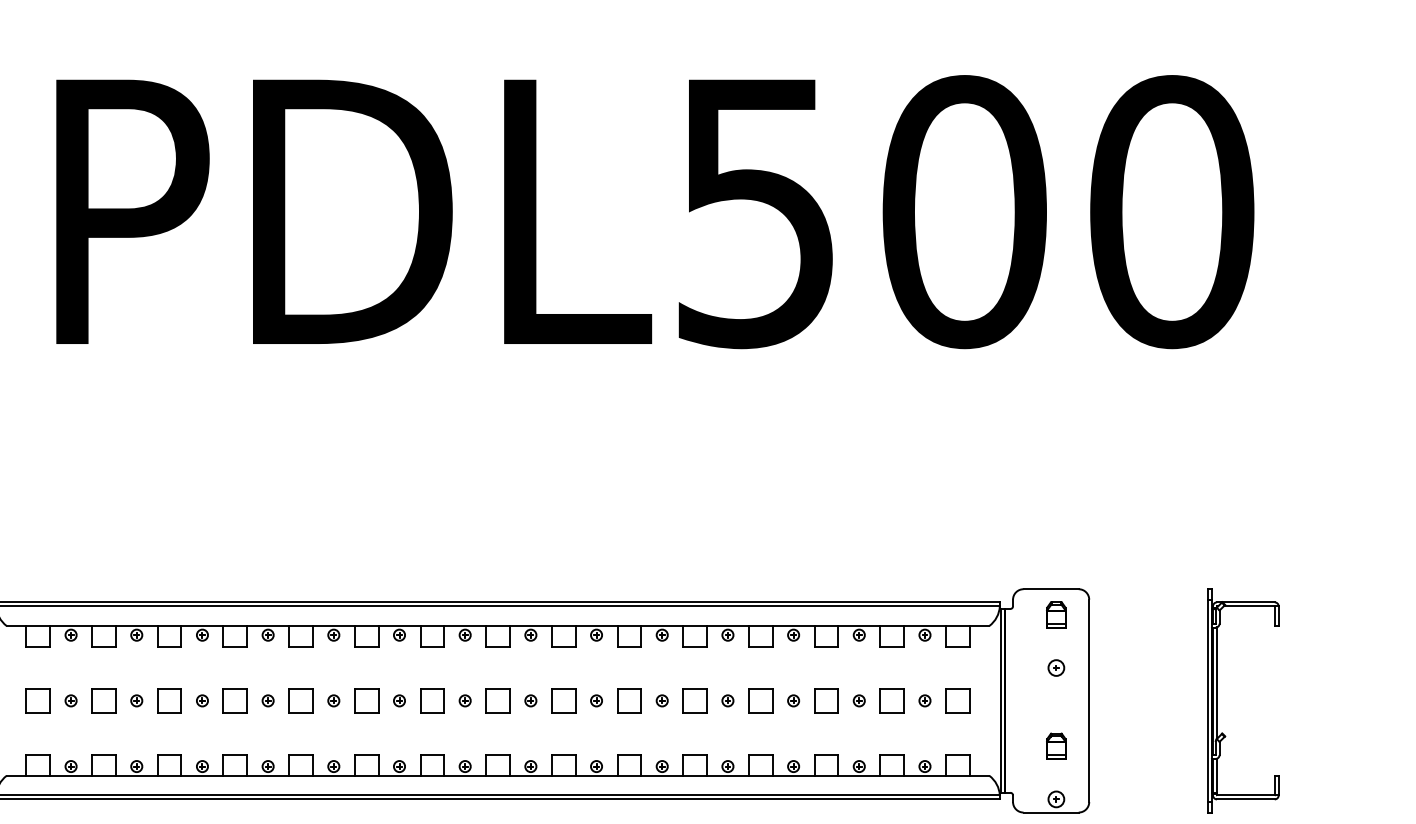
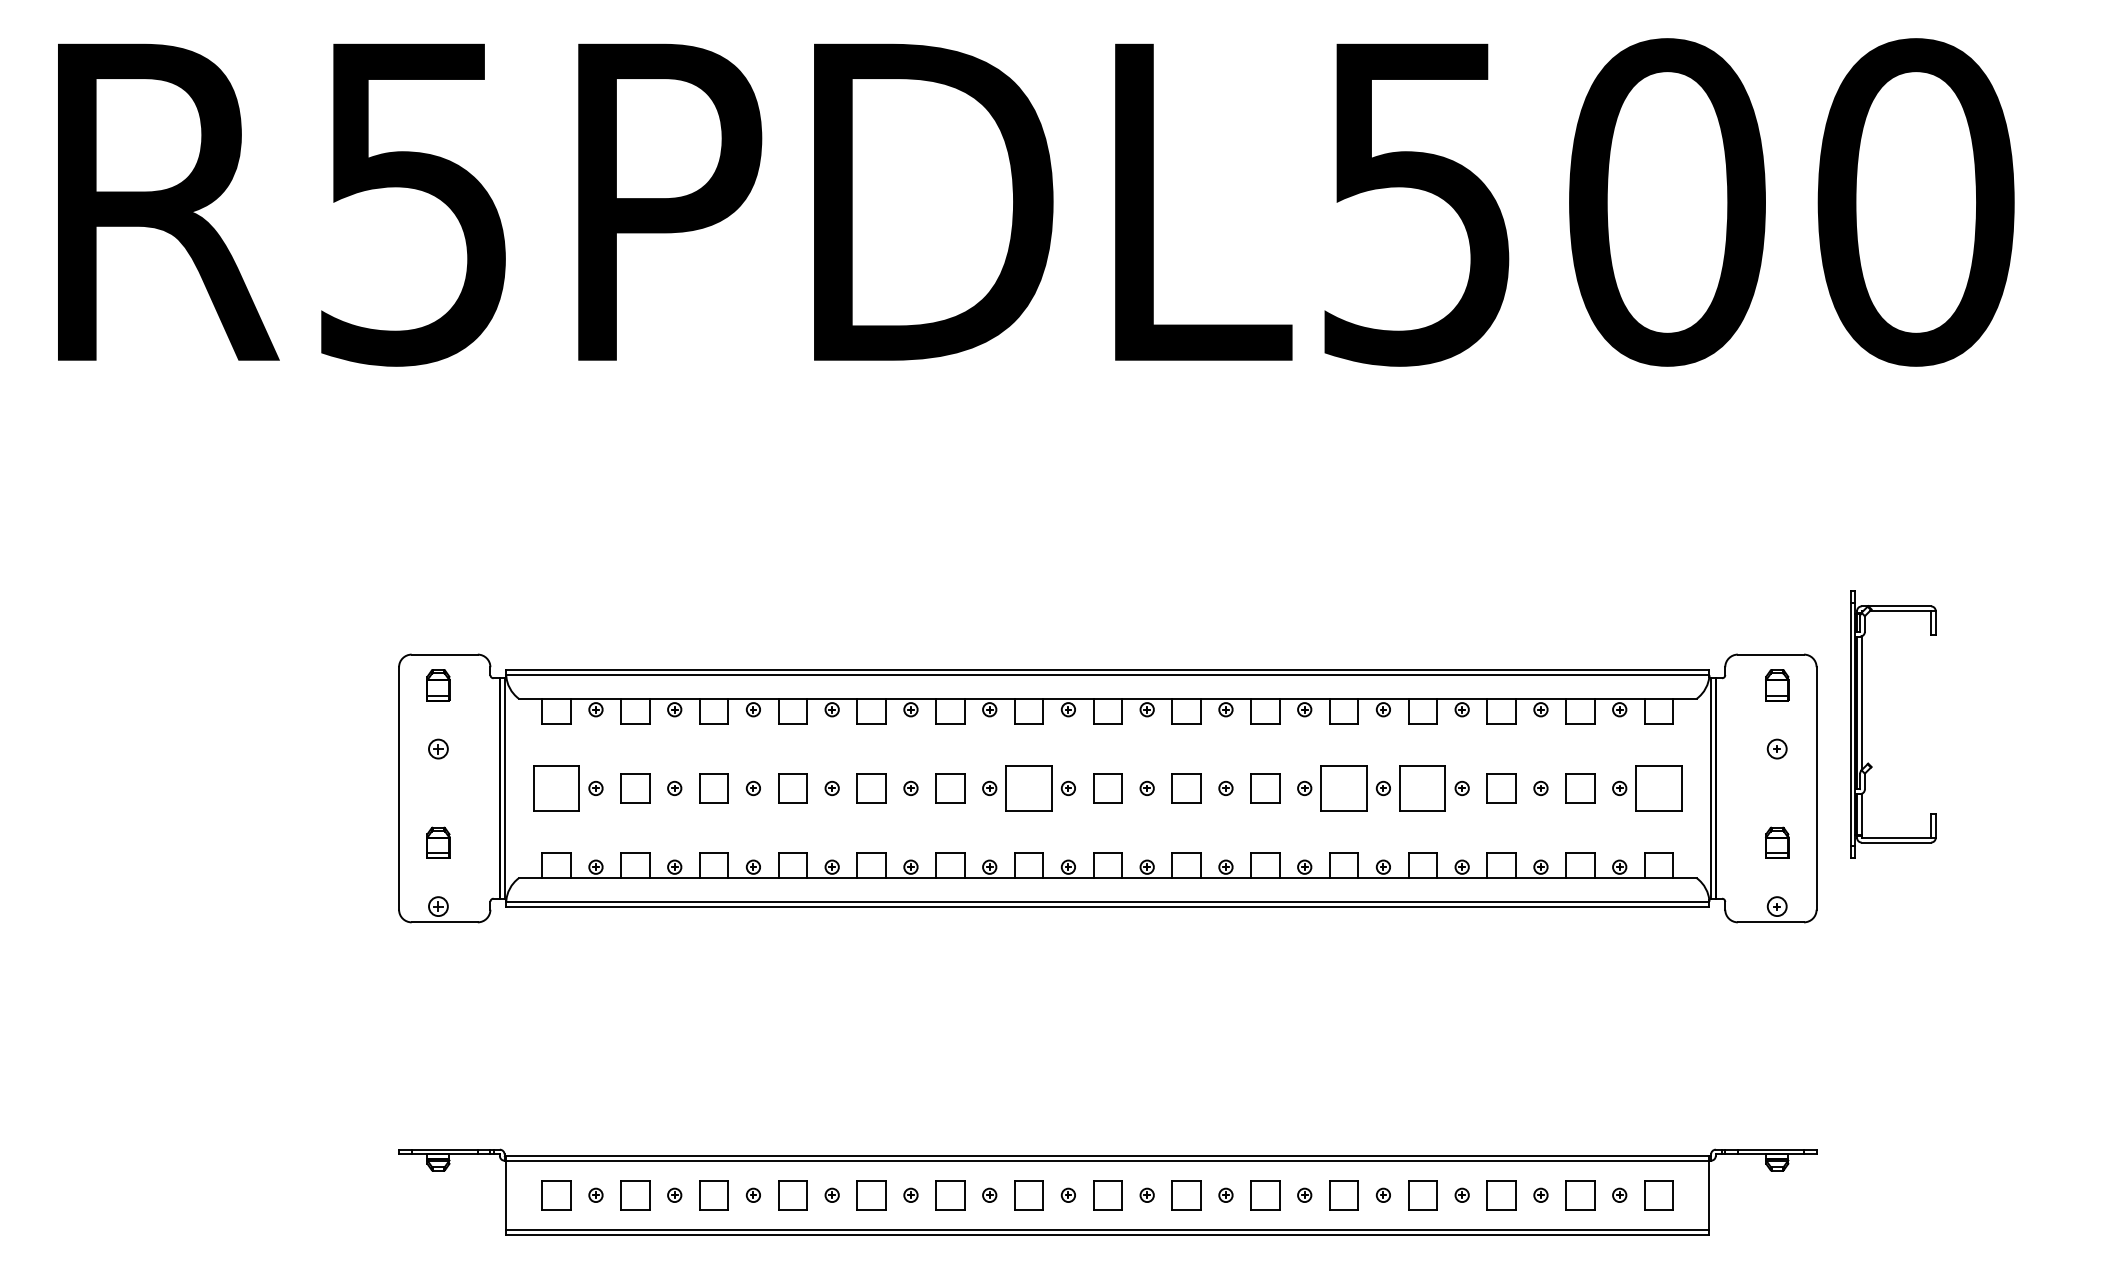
part: (38, 700) -> (556, 788), size x1.6
part: (431, 700) -> (1028, 788), size x1.6
part: (694, 700) -> (1343, 788), size x1.6
part: (760, 700) -> (1422, 788), size x1.6
part: (957, 700) -> (1658, 788), size x1.6
part: (1217, 700) -> (1862, 724), moved

